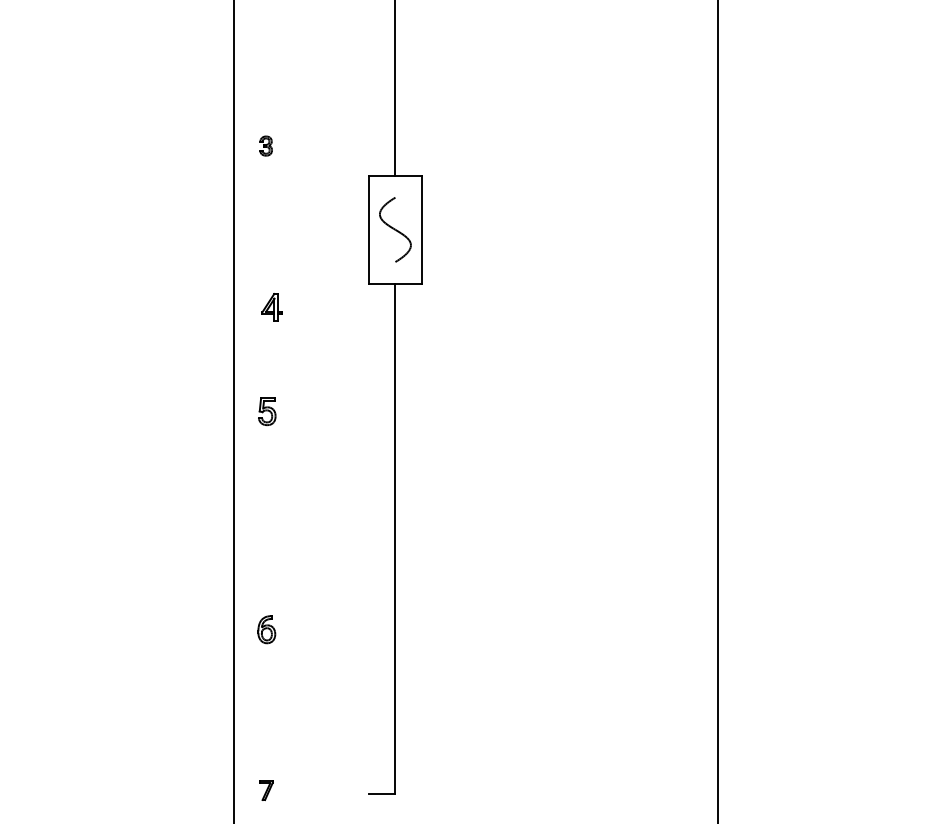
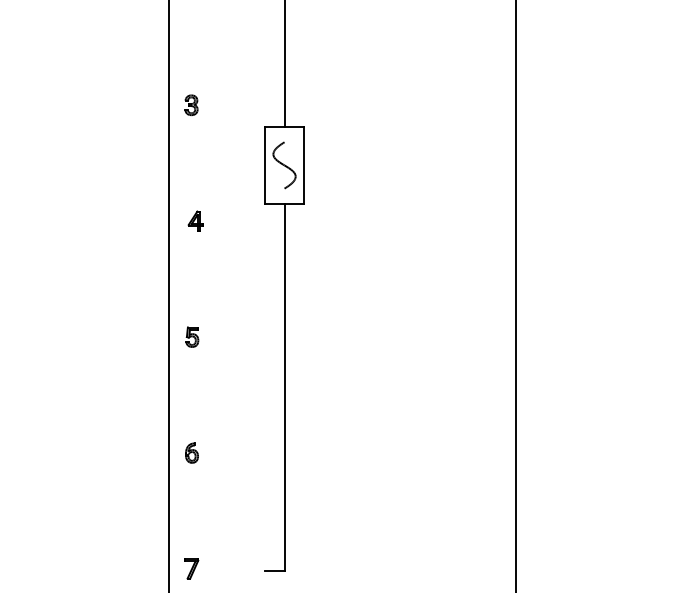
part: (266, 145) -> (191, 104), size x1.43
part: (267, 410) -> (192, 336), moved
part: (266, 790) -> (191, 568), size x1.43

